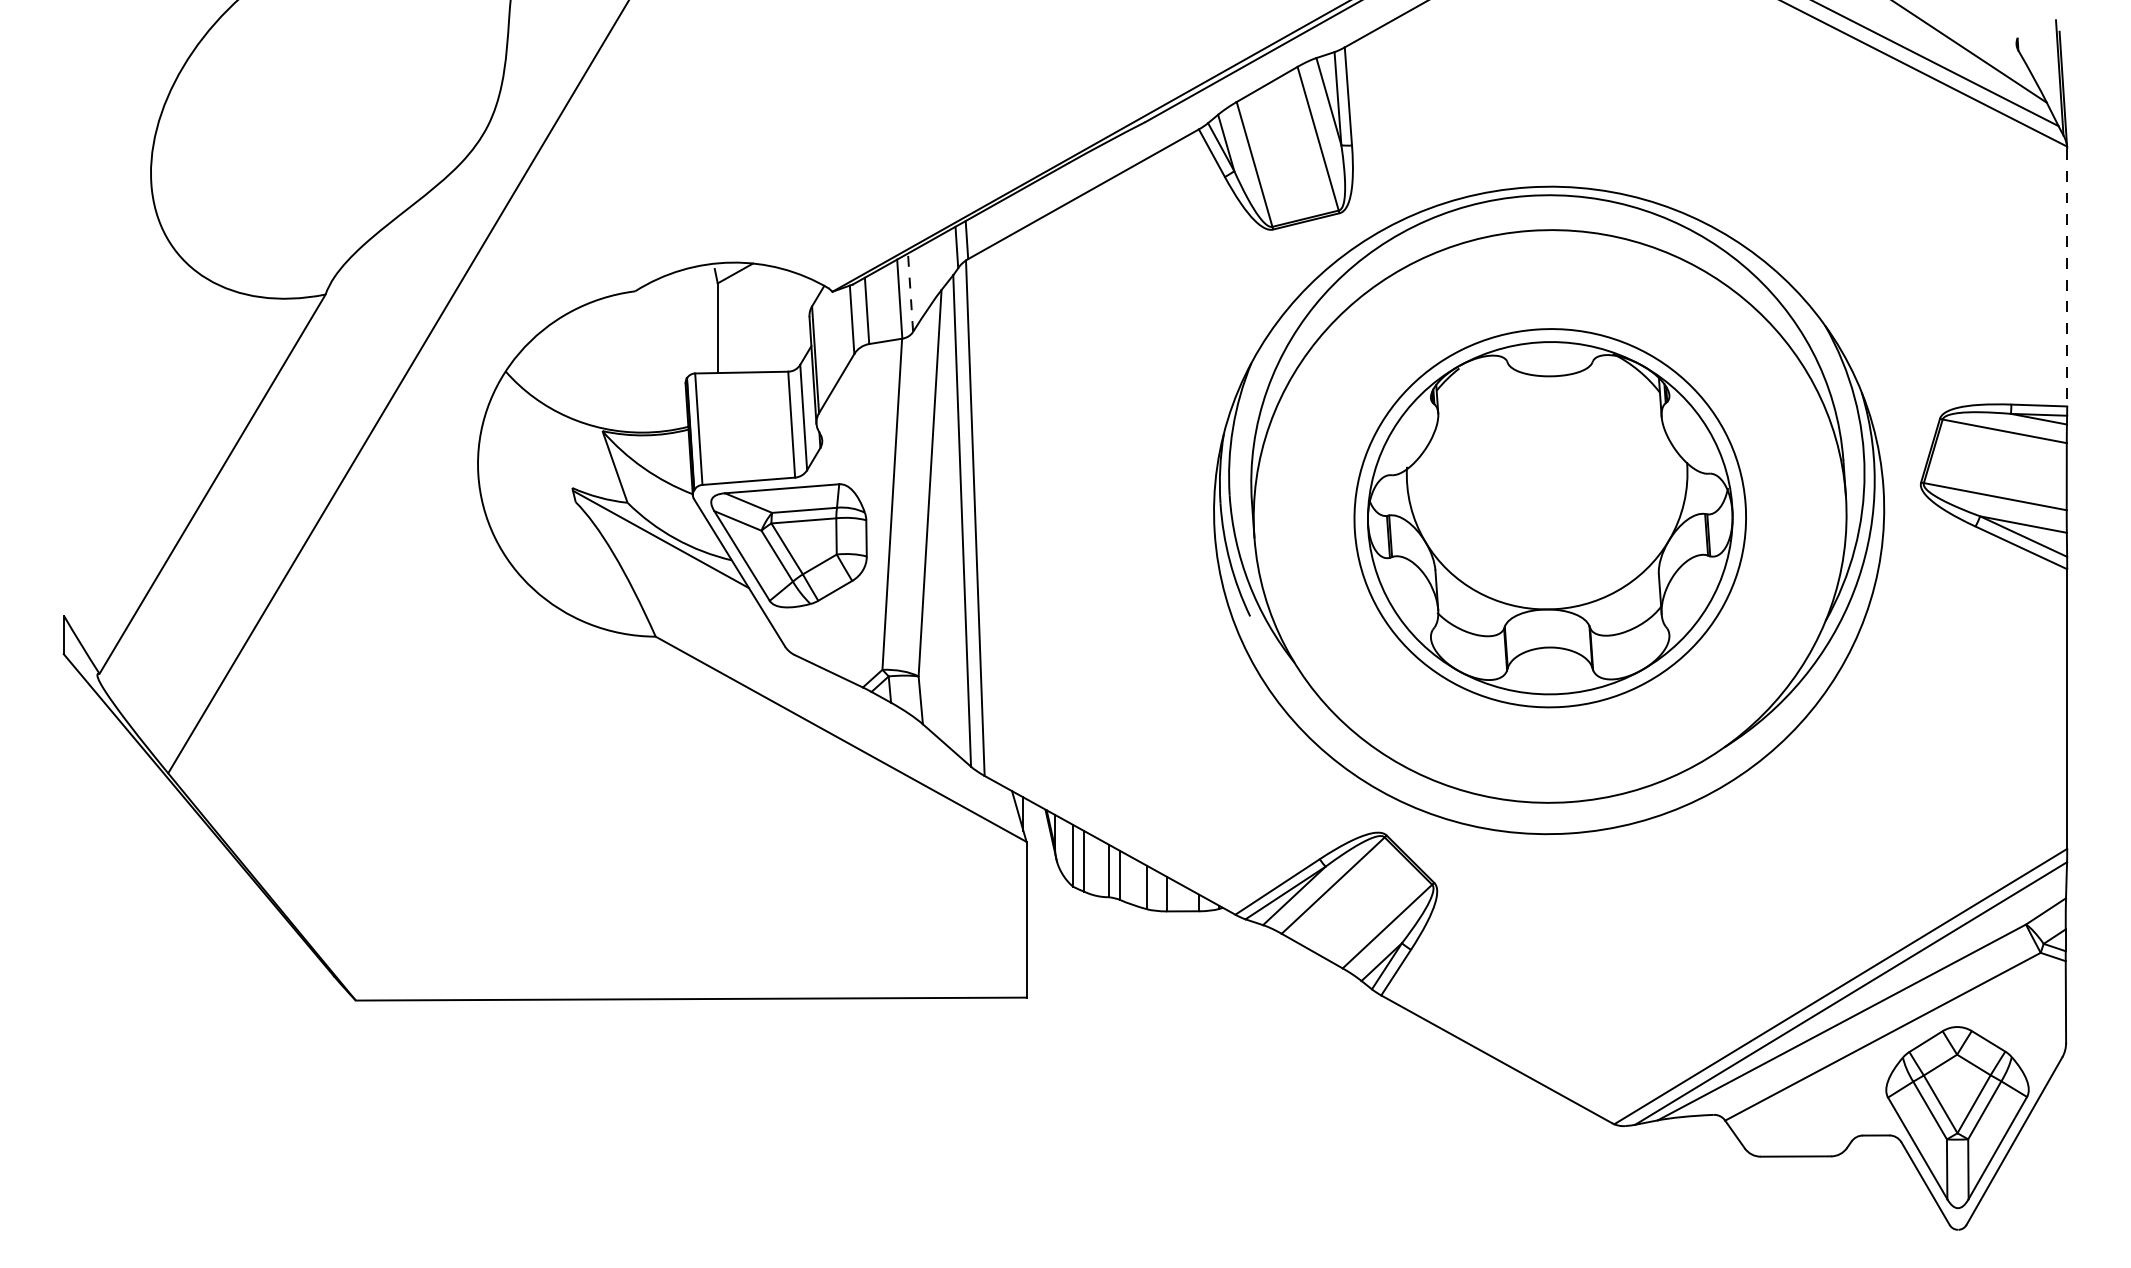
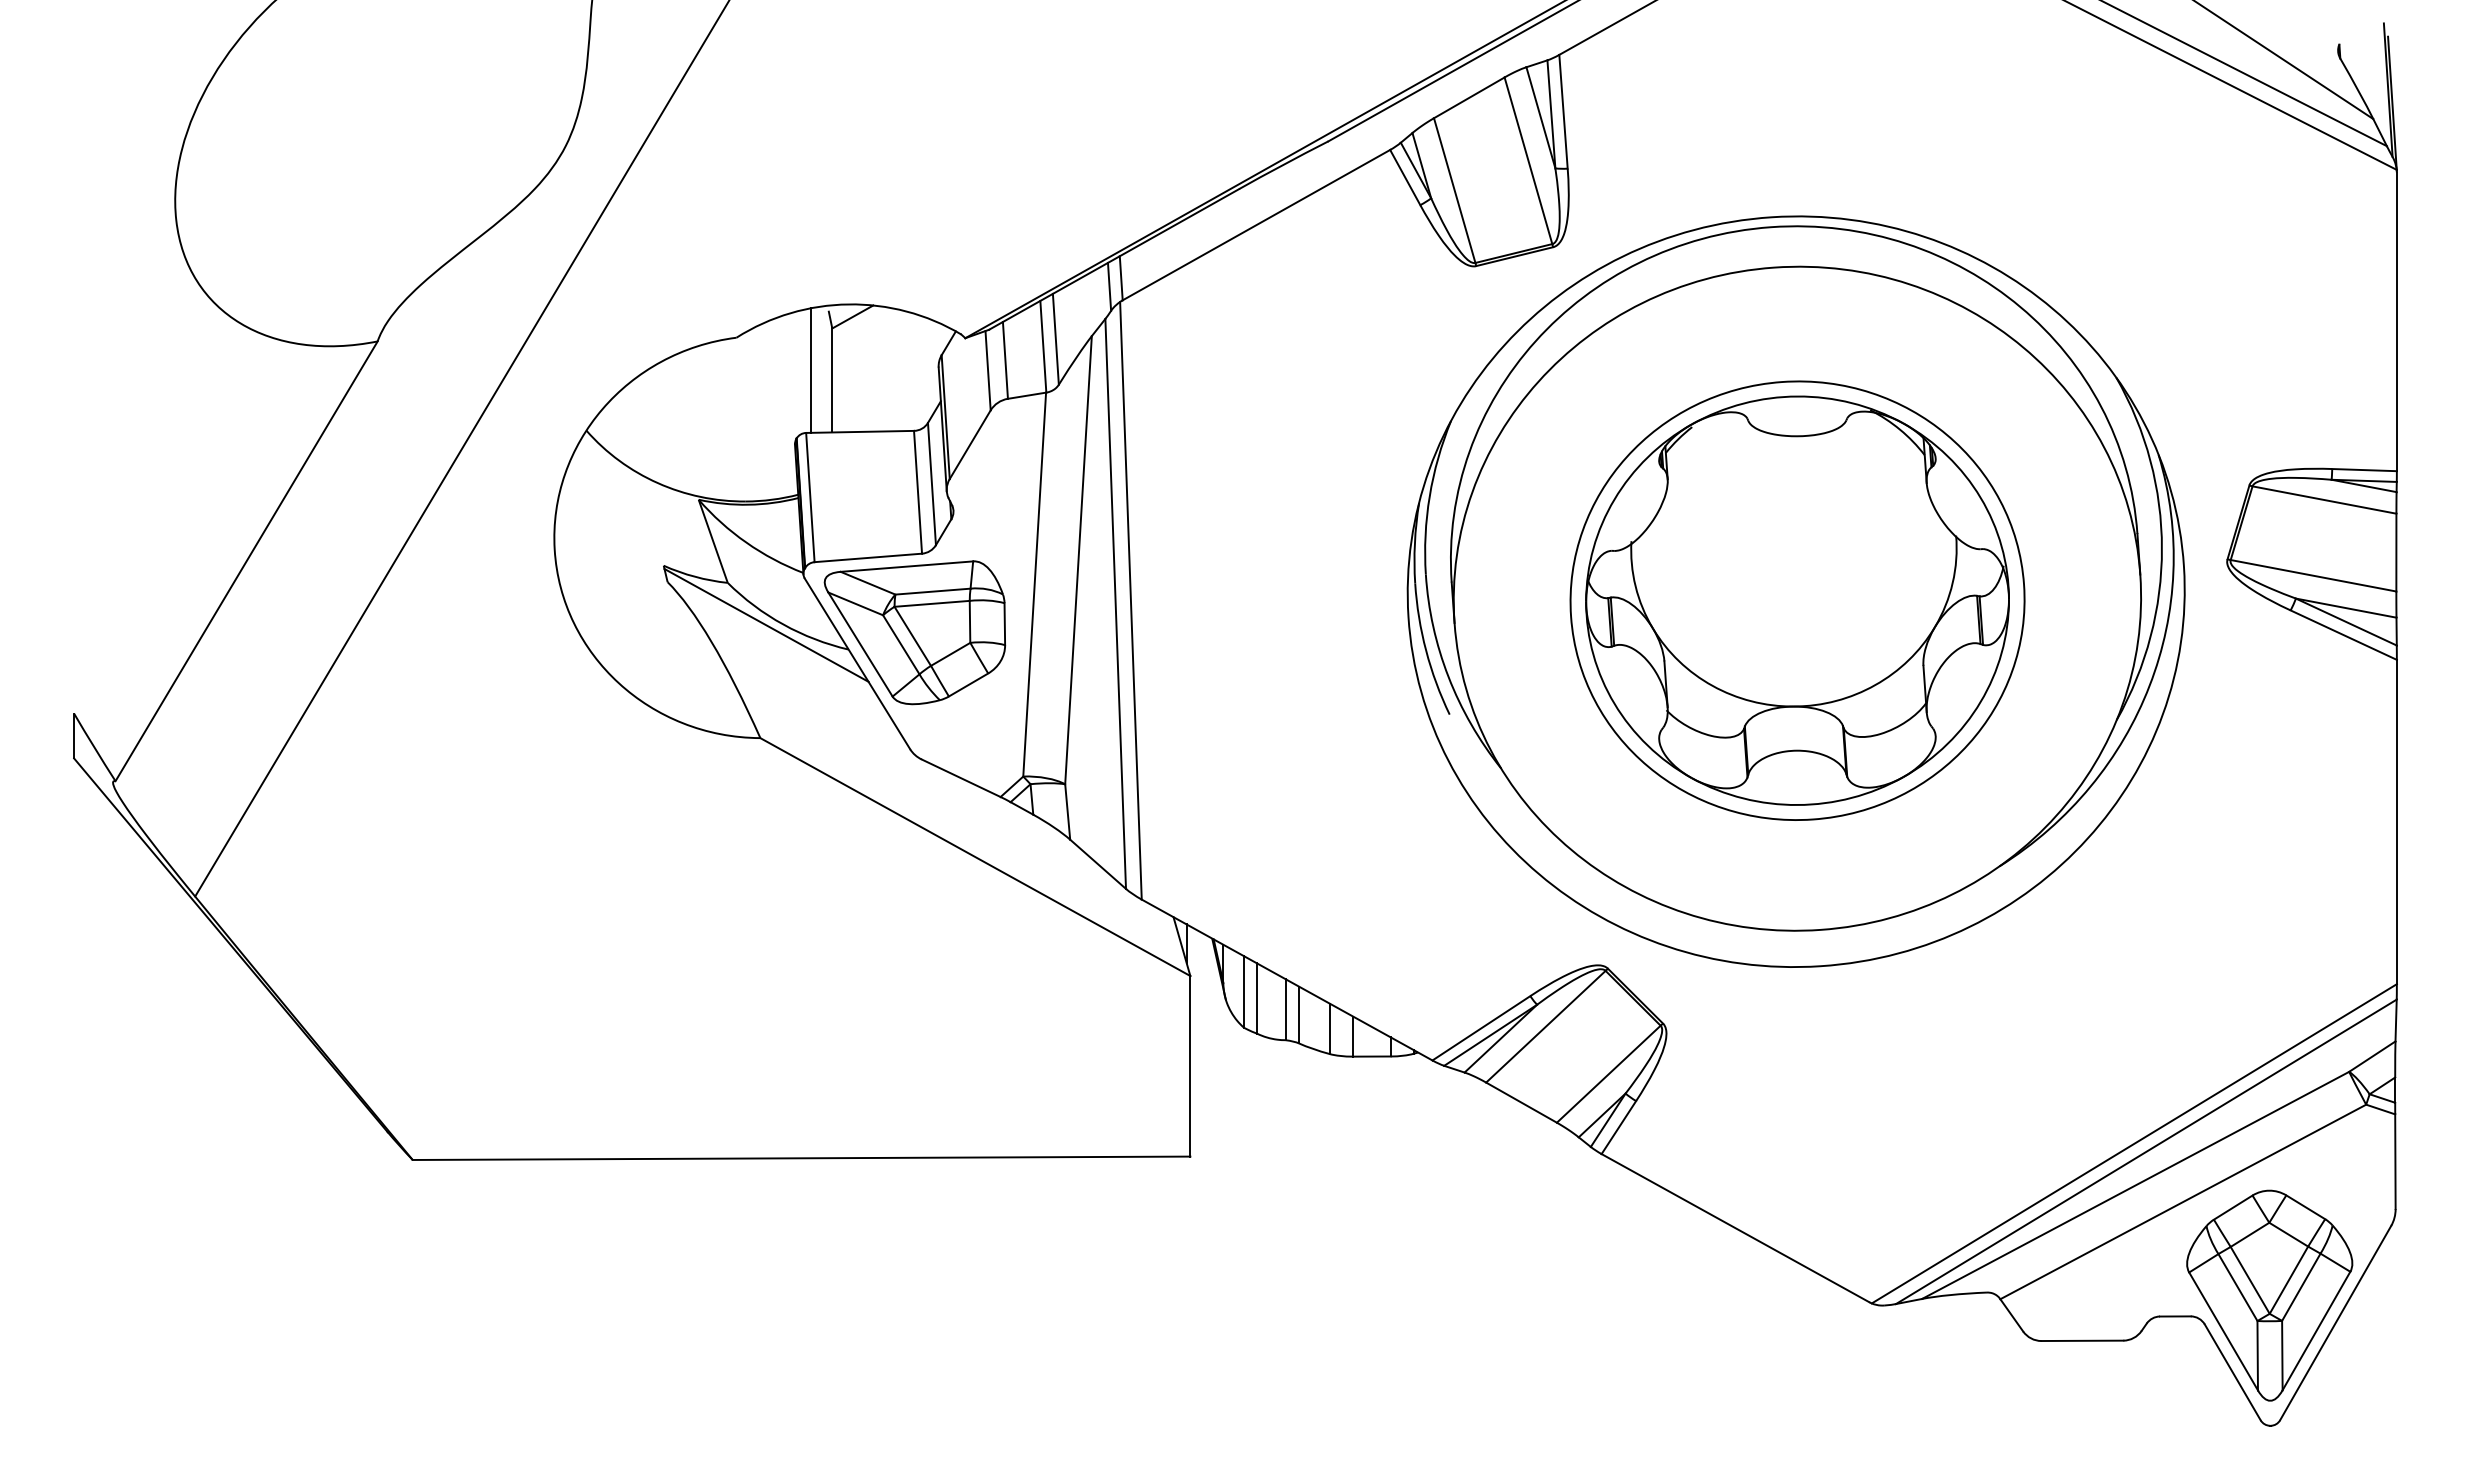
line: (2066, 278) -> (2396, 322), dashed -> solid
line: (910, 292) -> (1055, 339), dashed -> solid
line: (699, 319) -> (811, 370), added

